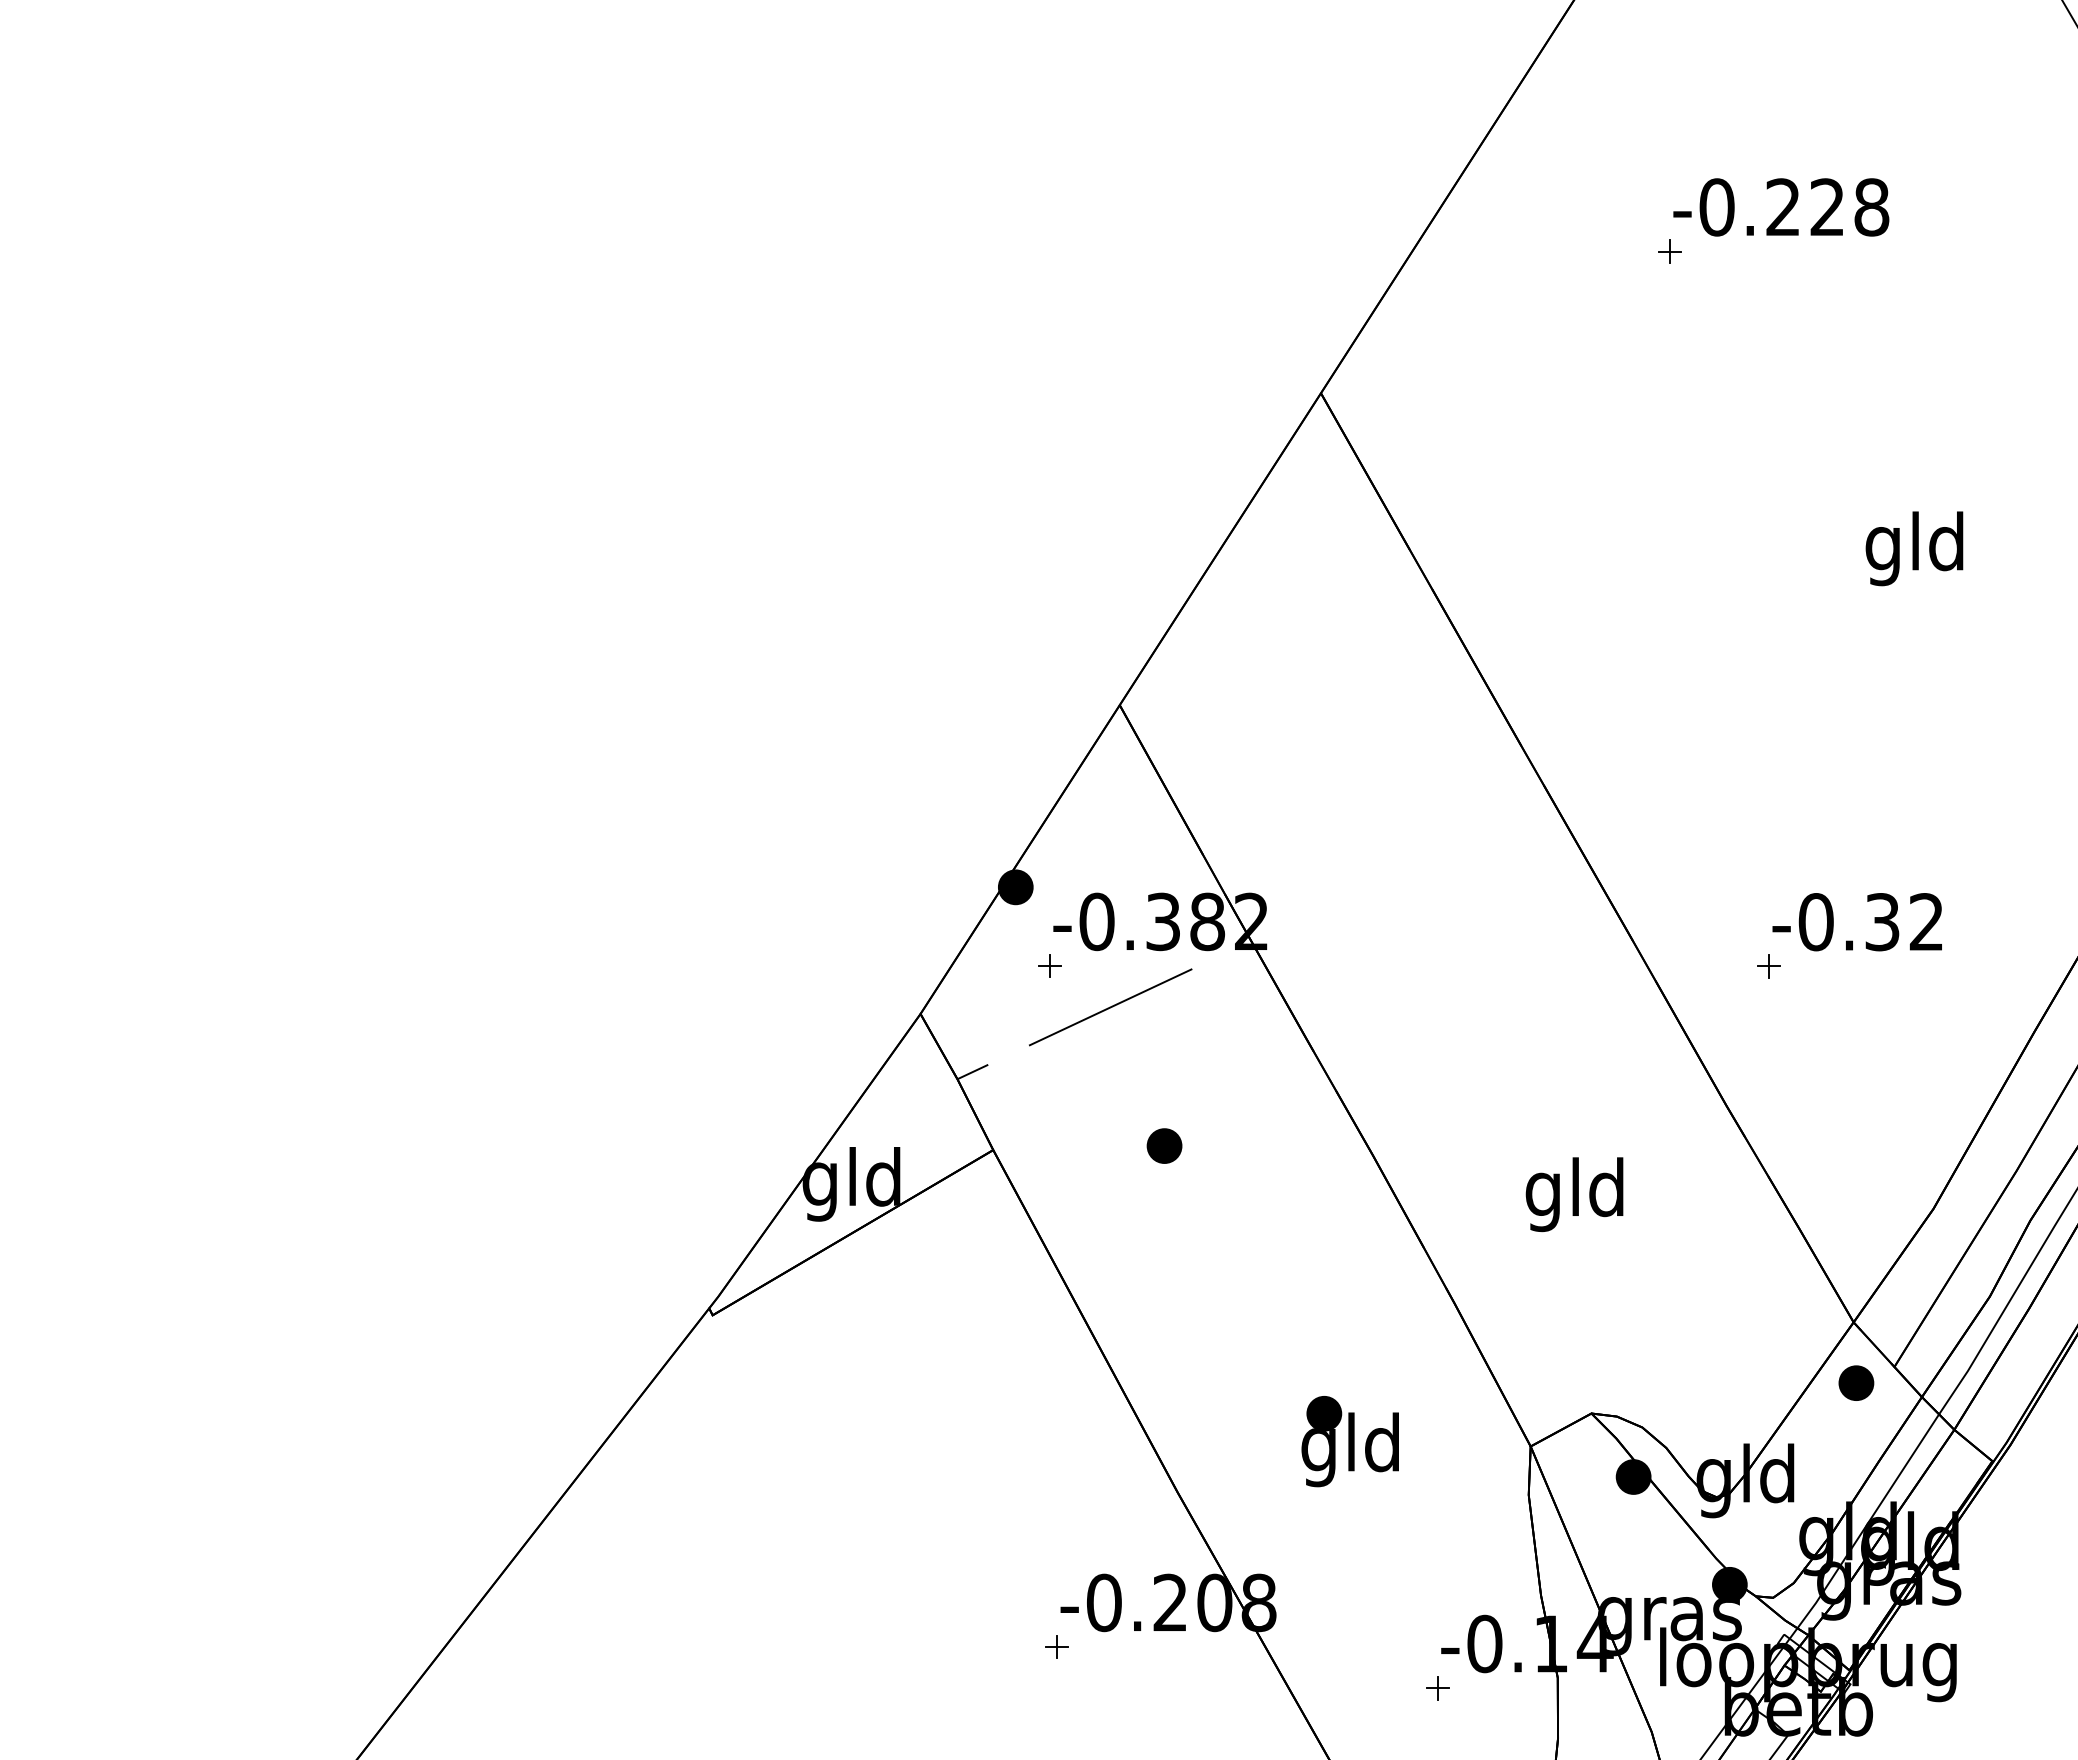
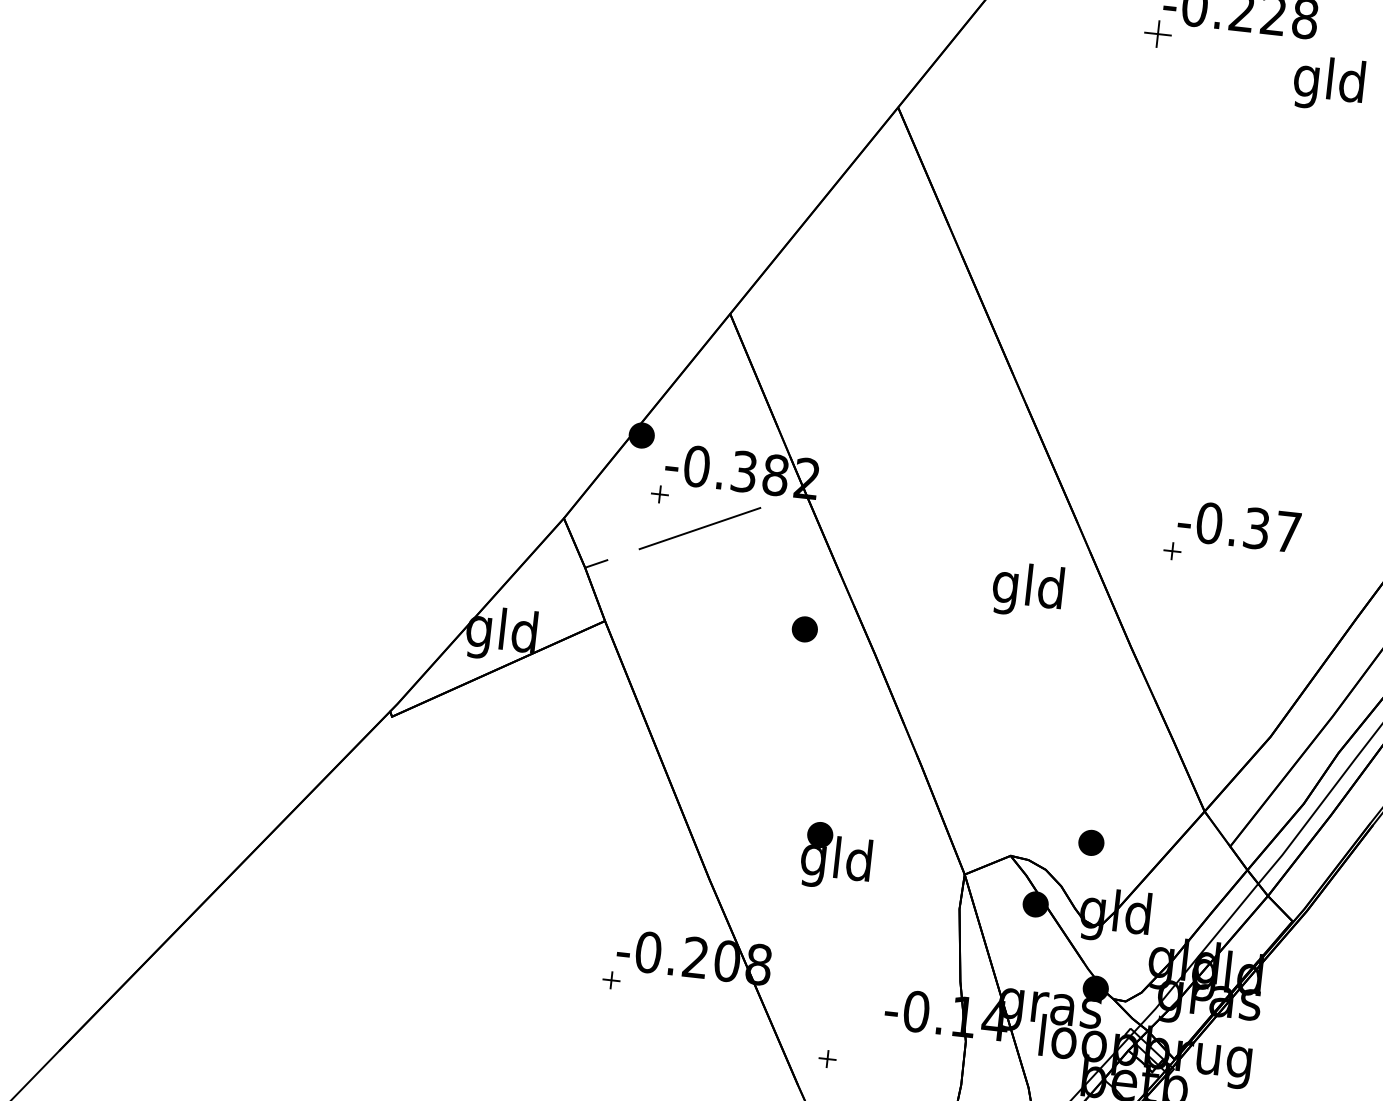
part: (1669, 251) -> (1157, 33), size x1.6
text: (1914, 548) -> (1328, 83), moved
text: (1926, 921) -> (1288, 531), -0.32 -> -0.37
part: (1164, 1145) -> (804, 628), moved
text: (1574, 1194) -> (1027, 590), moved
part: (1856, 1382) -> (1091, 842), moved
part: (1437, 1688) -> (827, 1059), moved

